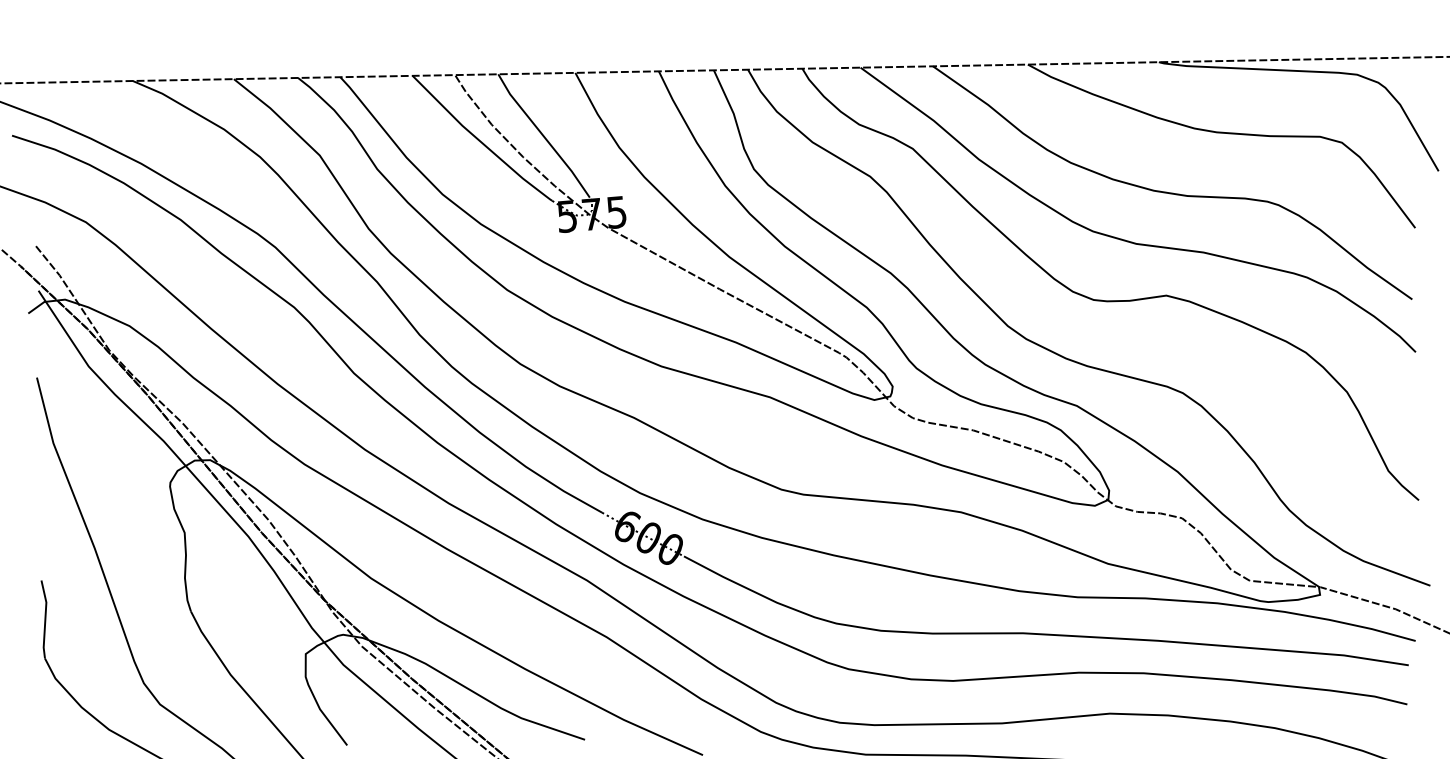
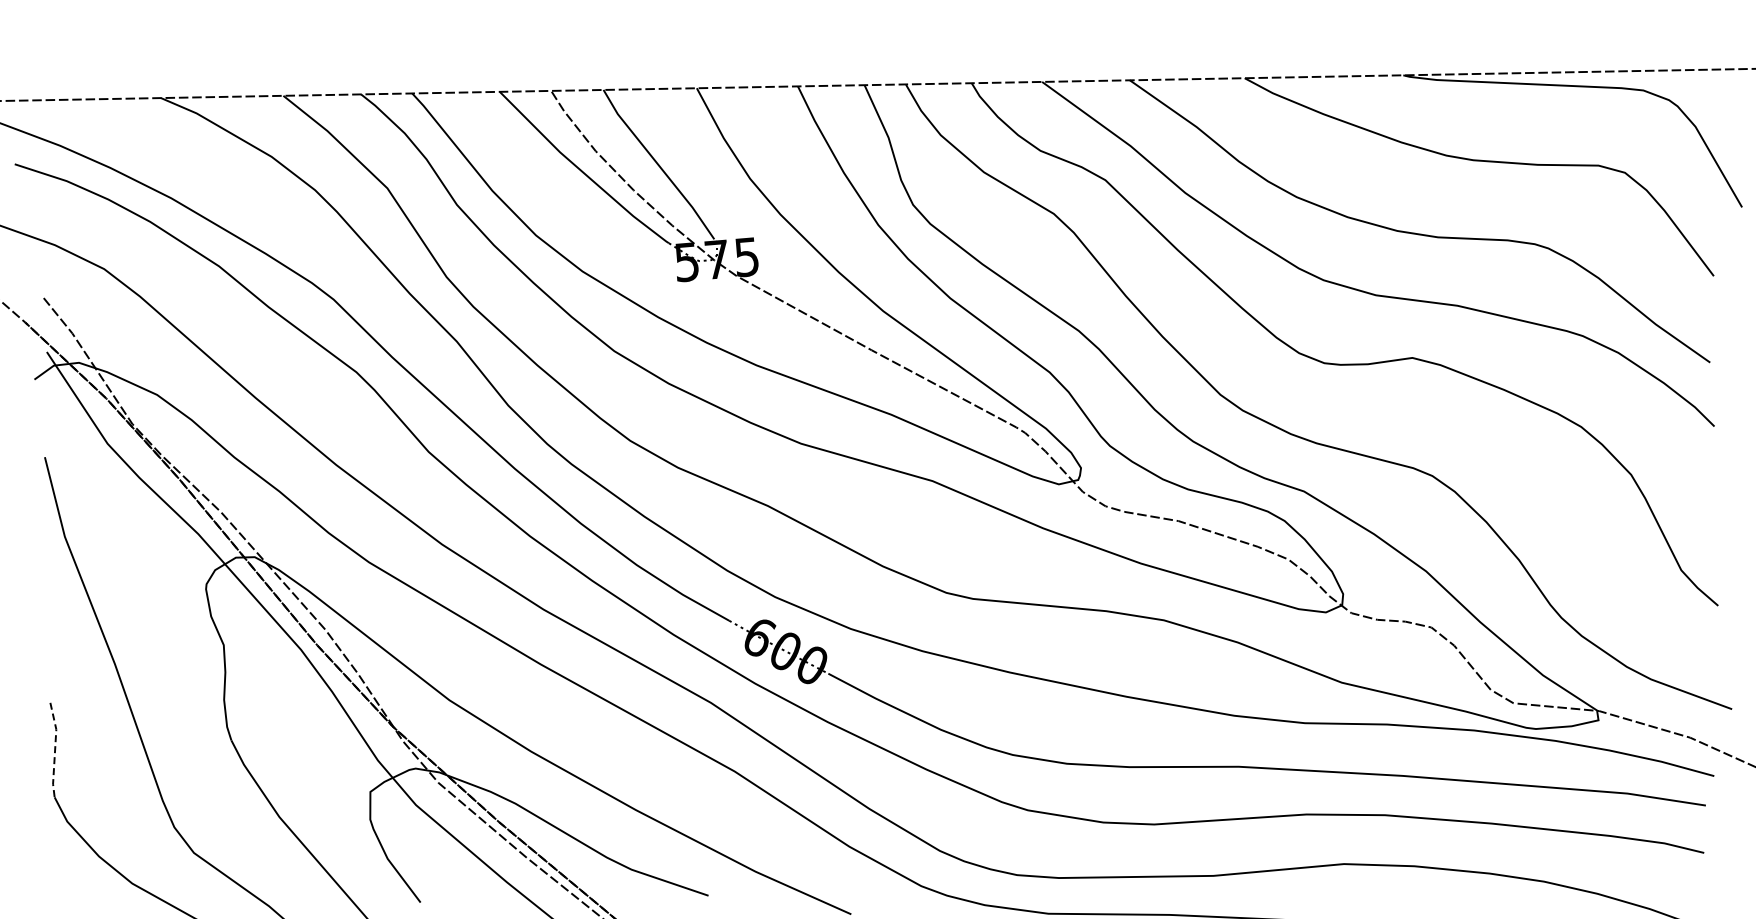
line: (45, 619) -> (55, 750), solid -> dashed

